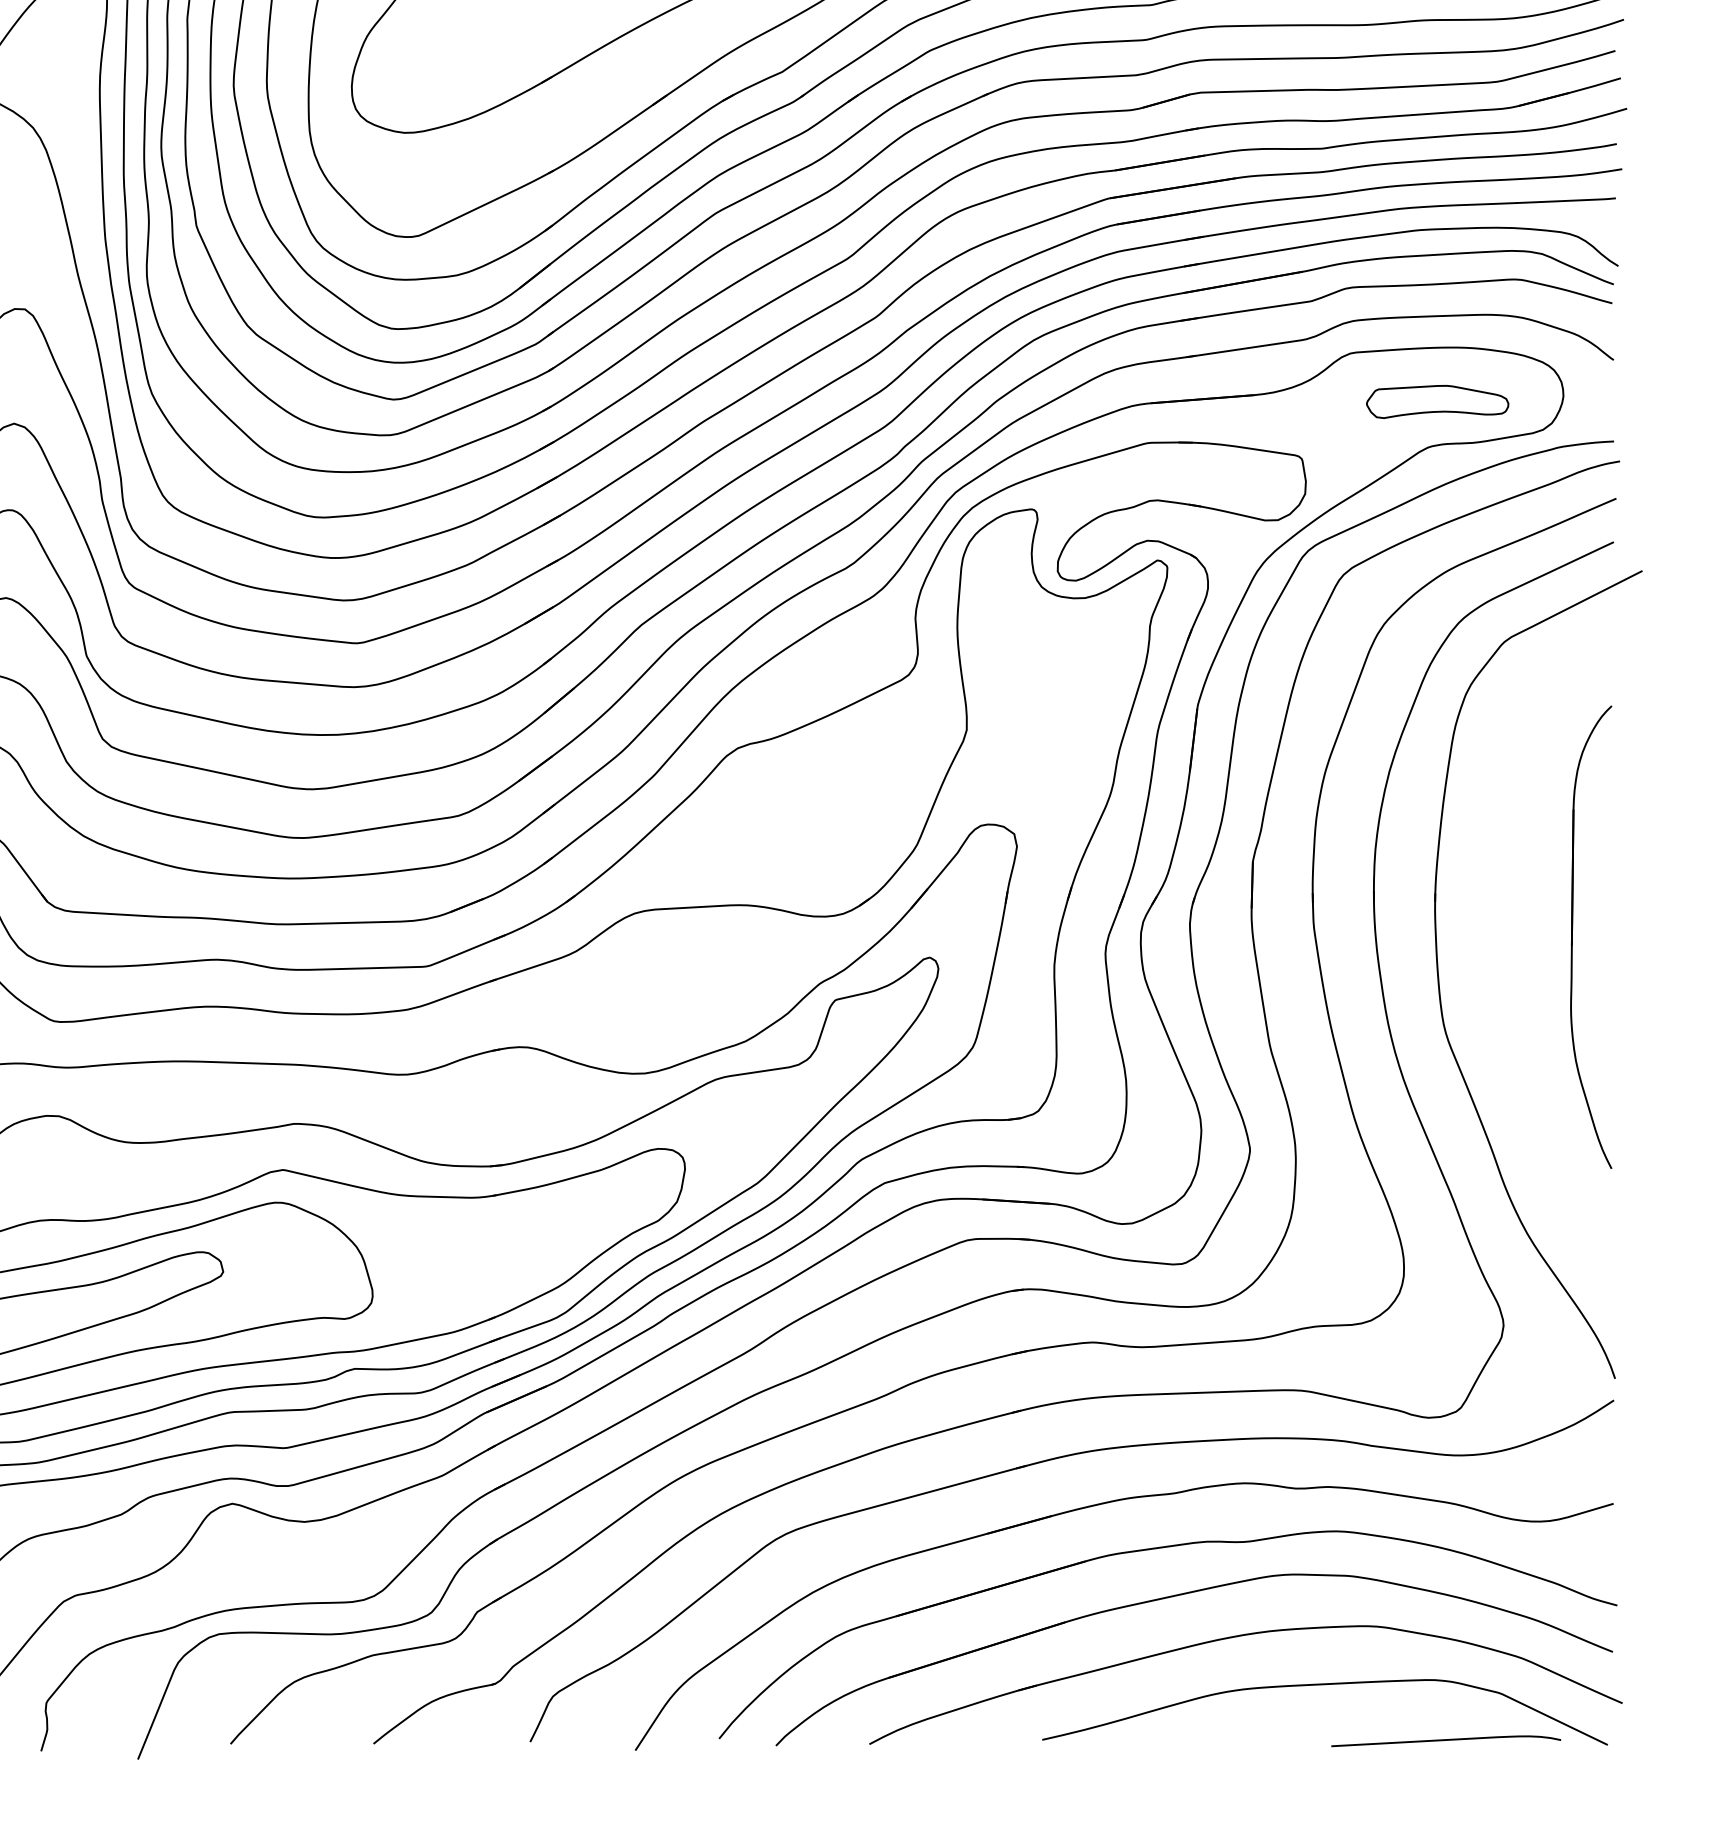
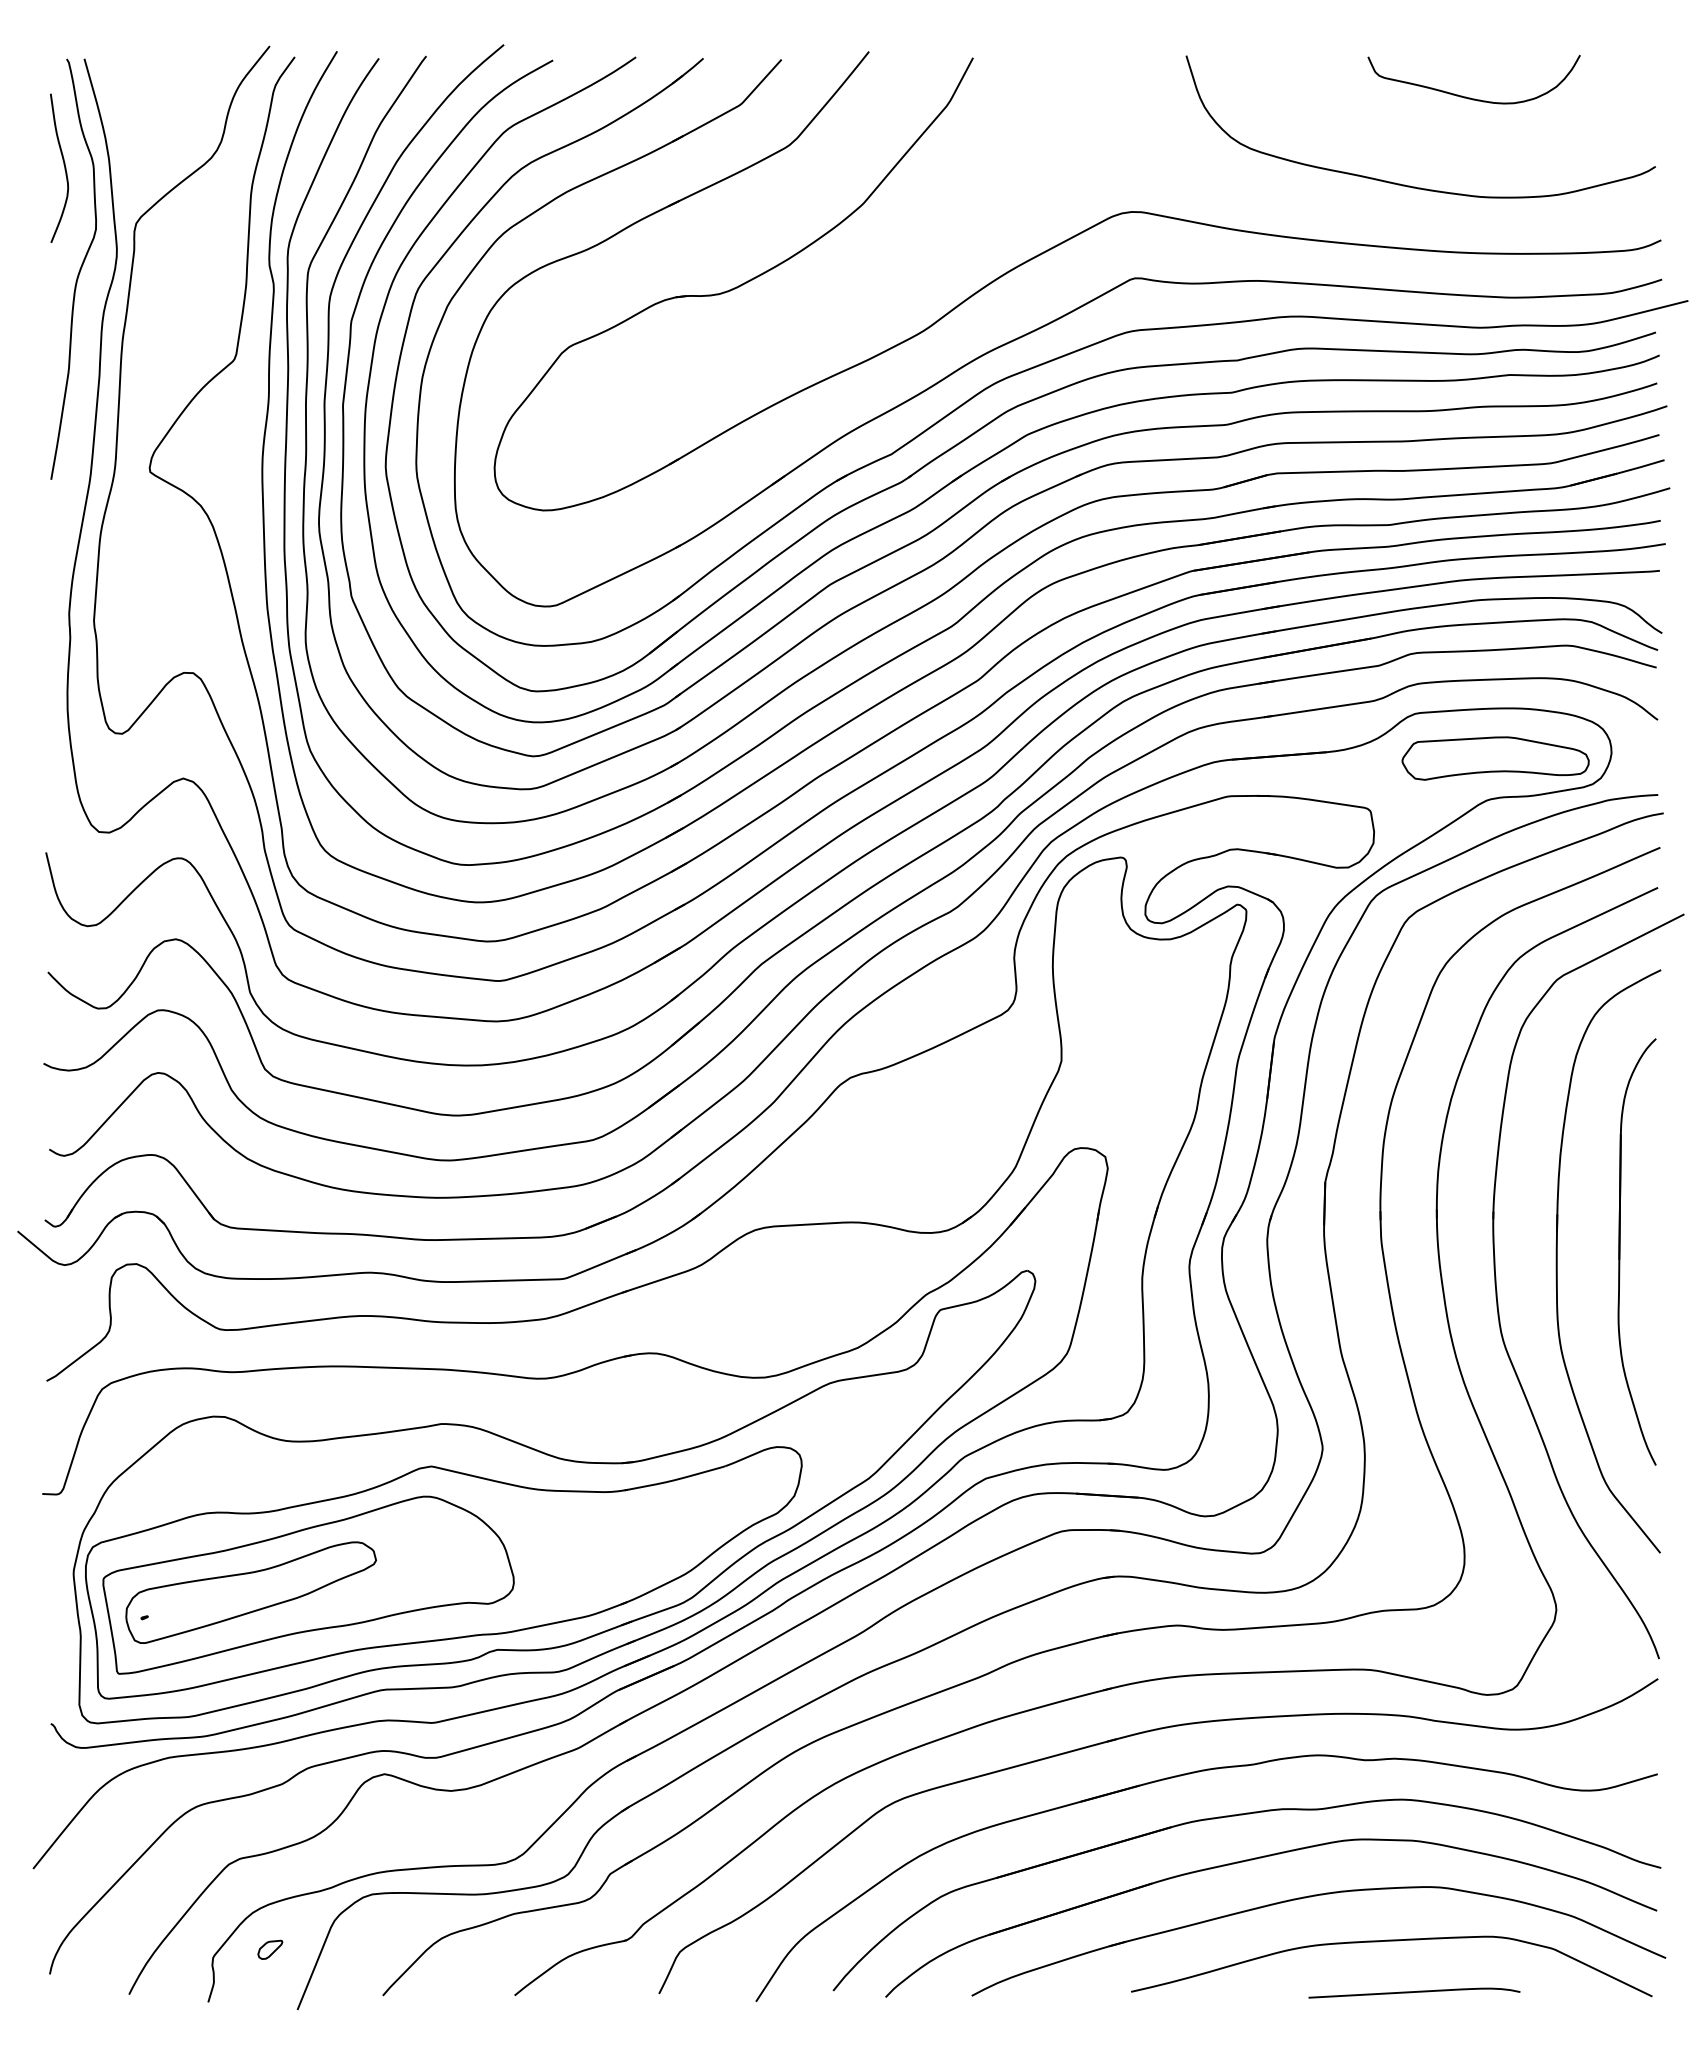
part: (1437, 401) -> (1495, 758), size x1.43
part: (1504, 947) -> (1557, 1261), added
part: (108, 1693) -> (270, 1949), added
curve: (1446, 1740) -> (1414, 1992), moved

